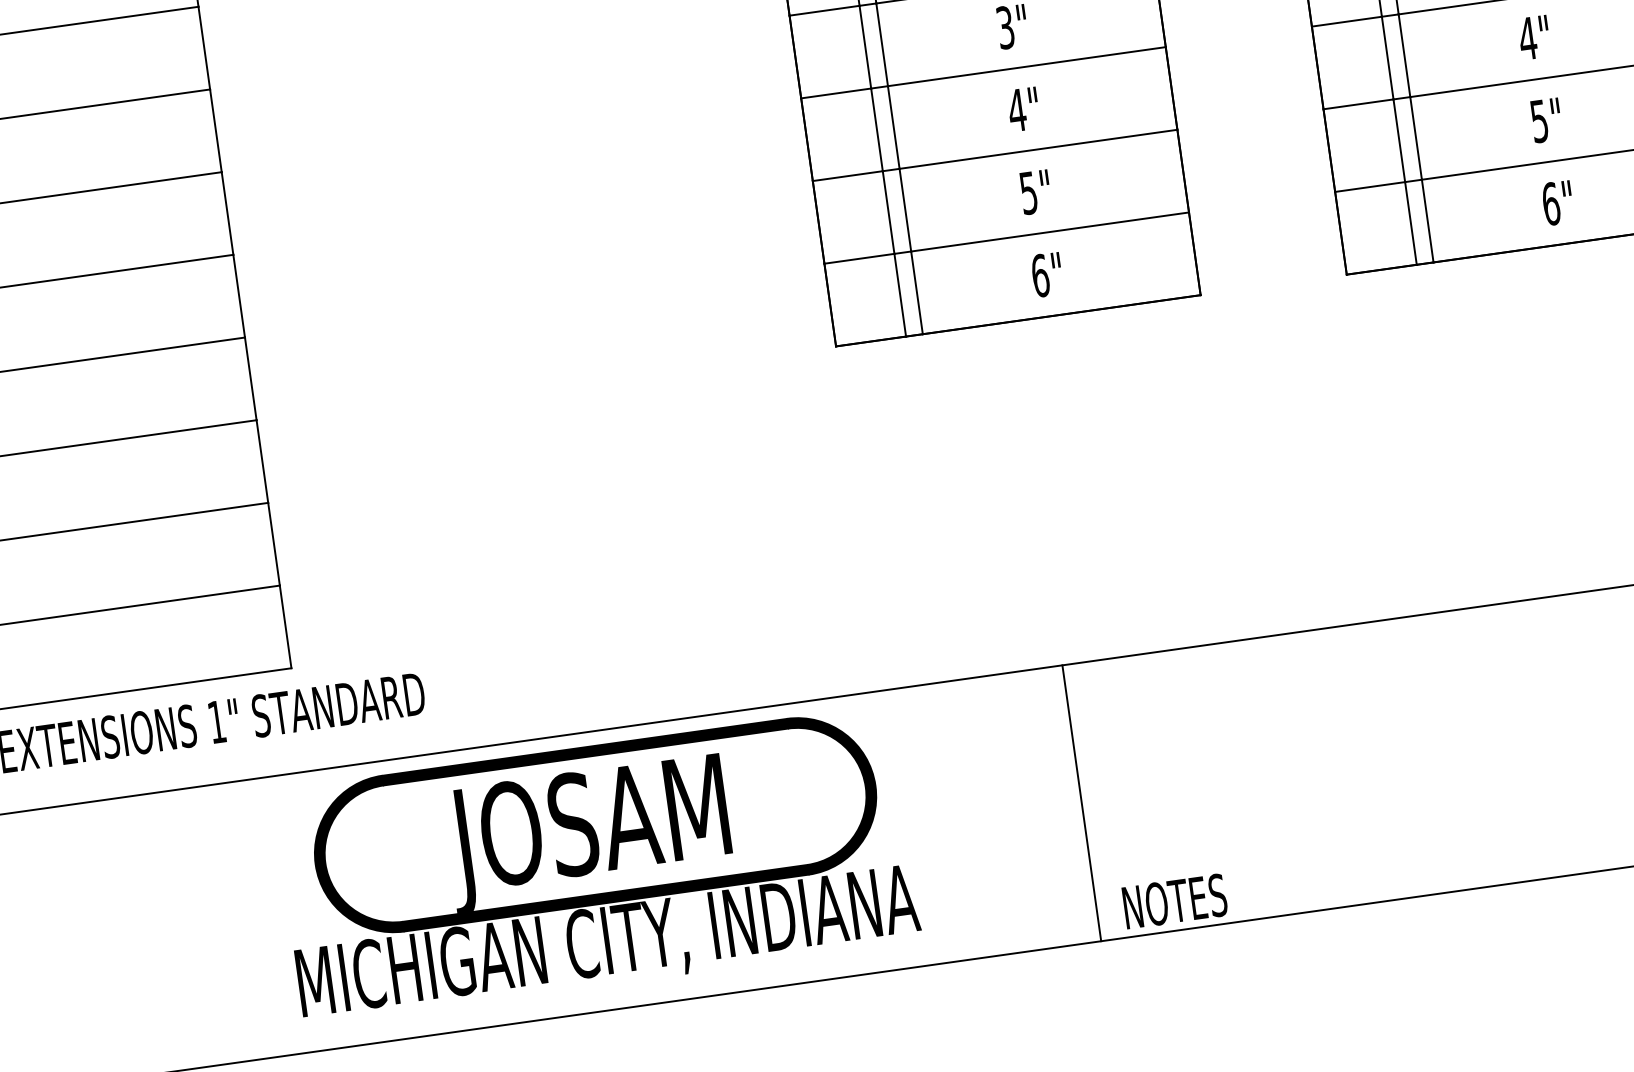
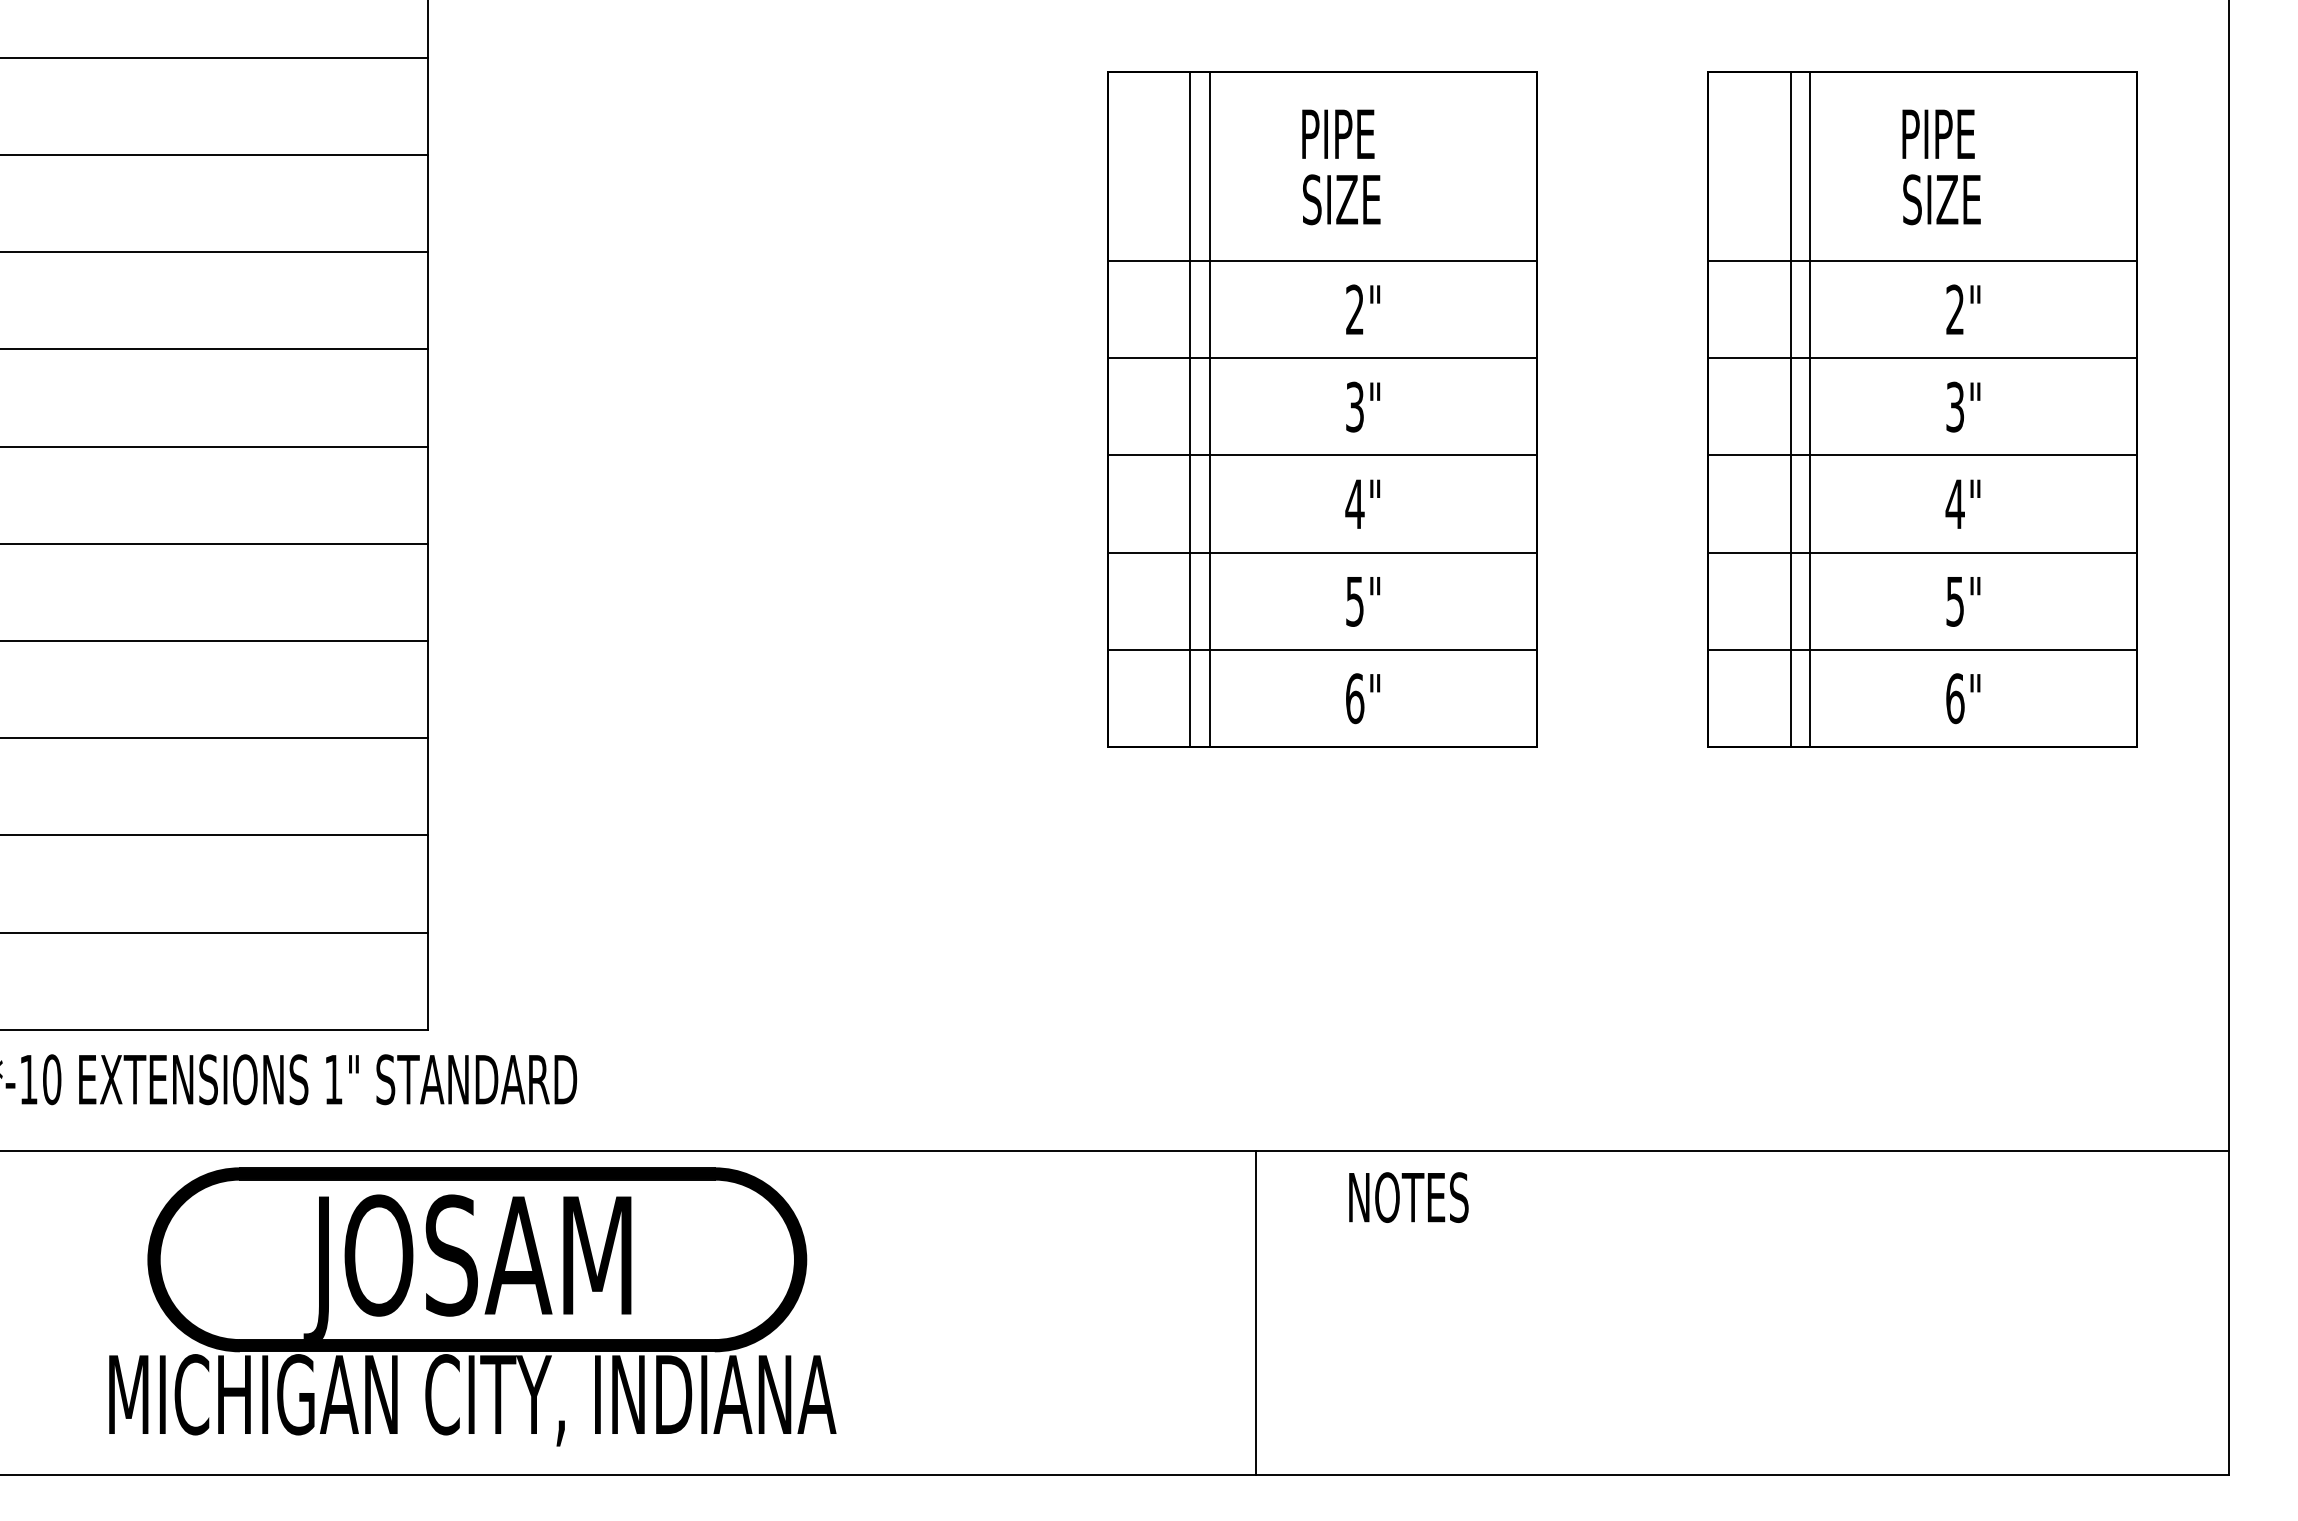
line: (1082, 803) -> (1256, 1313), moved
part: (597, 865) -> (472, 1306), moved
text: (1174, 901) -> (1408, 1197), moved

